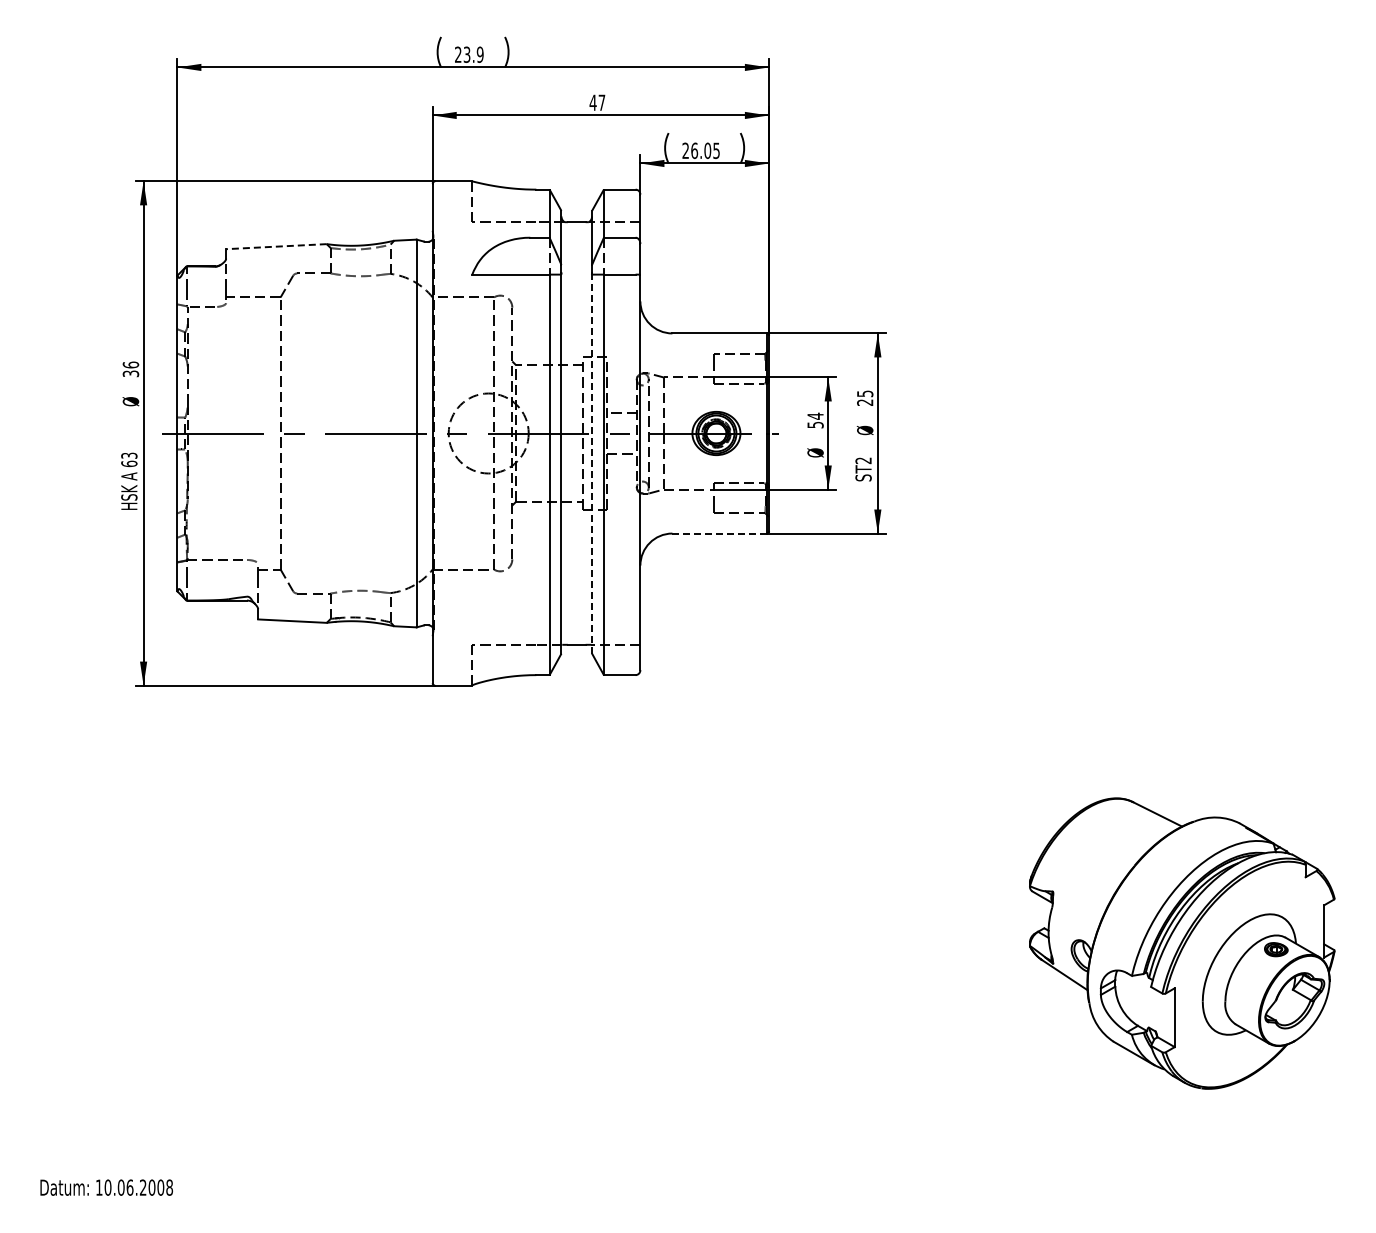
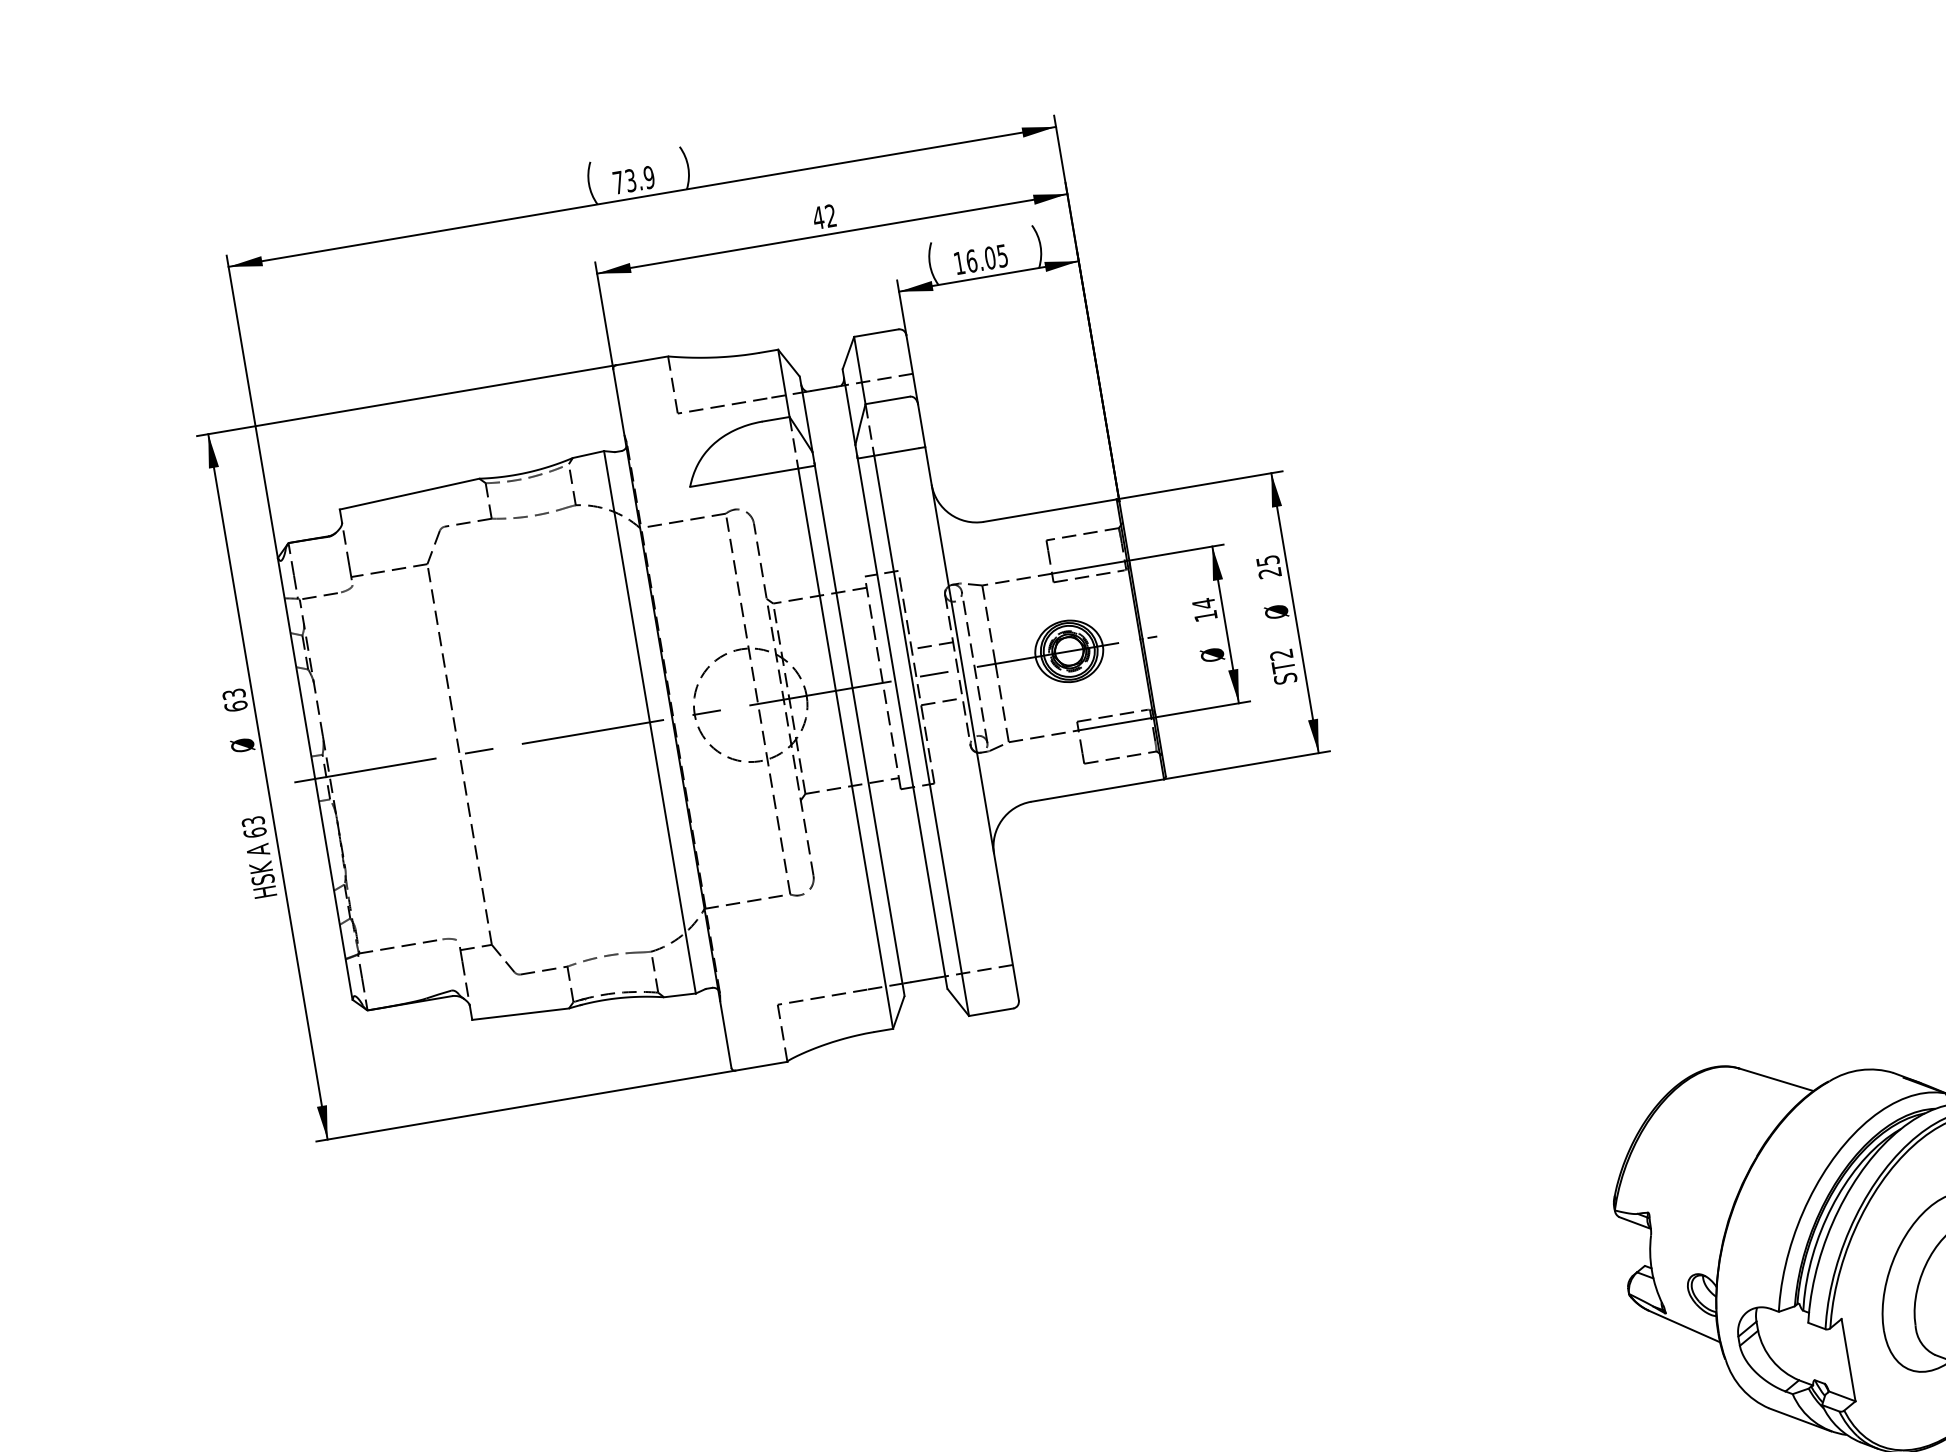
text: (458, 54) -> (618, 182), 23.9 -> 73.9
text: (601, 102) -> (830, 215), 47 -> 42
text: (685, 150) -> (959, 262), 26.05 -> 16.05
line: (275, 246) -> (408, 494), dashed -> solid
text: (130, 369) -> (234, 700), 36 -> 63
text: (815, 424) -> (1205, 615), 54 -> 14
line: (592, 463) -> (902, 722), dashed -> solid
line: (720, 533) -> (1098, 790), dashed -> solid

